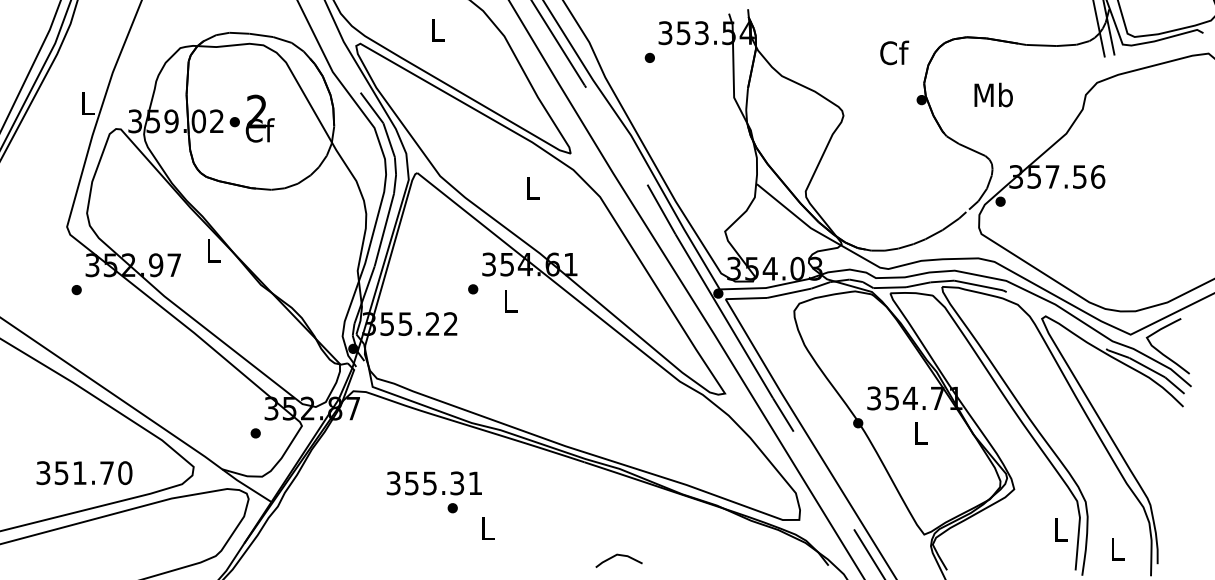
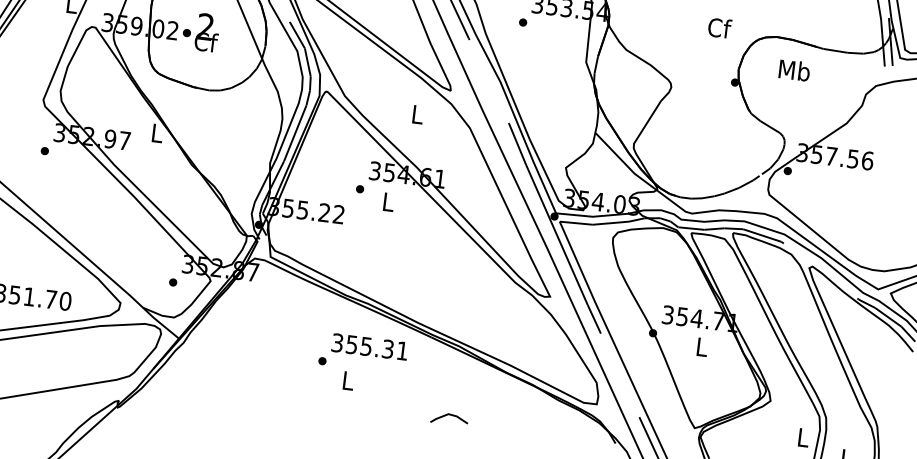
text: (894, 52) -> (719, 27), moved
text: (993, 94) -> (794, 70), moved
text: (433, 483) -> (369, 346), moved

